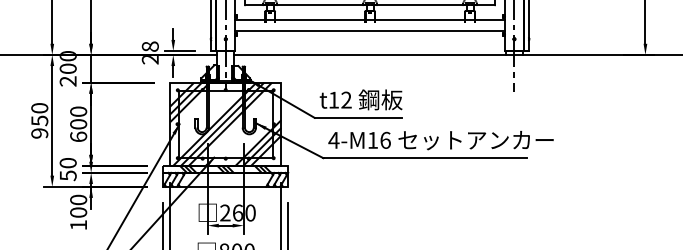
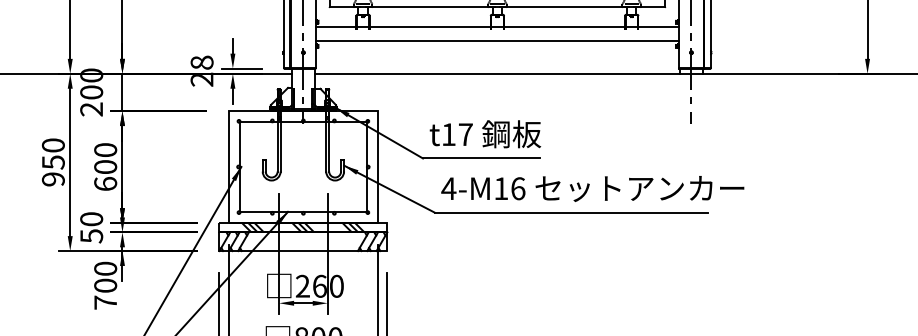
text: (346, 99) -> (465, 133), t12 -> t17
hatch: (225, 123) -> (303, 165), removed
text: (78, 225) -> (105, 303), 100 -> 700

